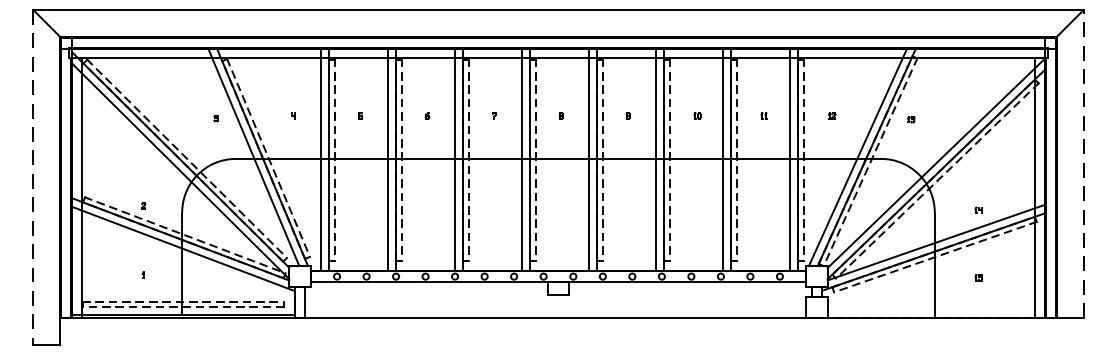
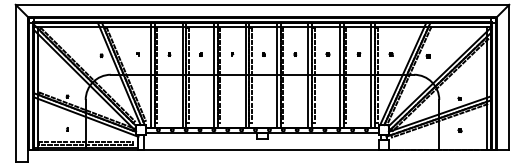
line: (1084, 162) -> (509, 76), dashed -> solid
line: (32, 177) -> (15, 83), dashed -> solid

